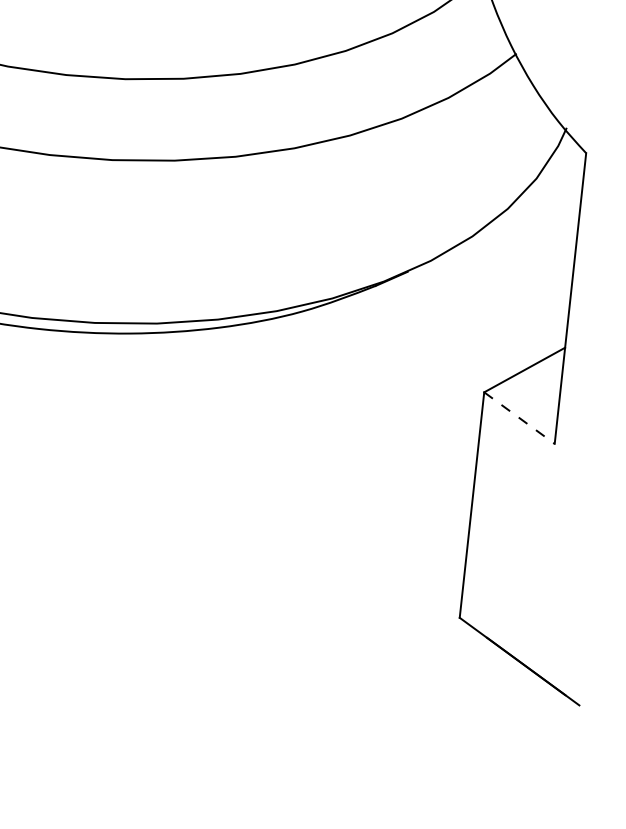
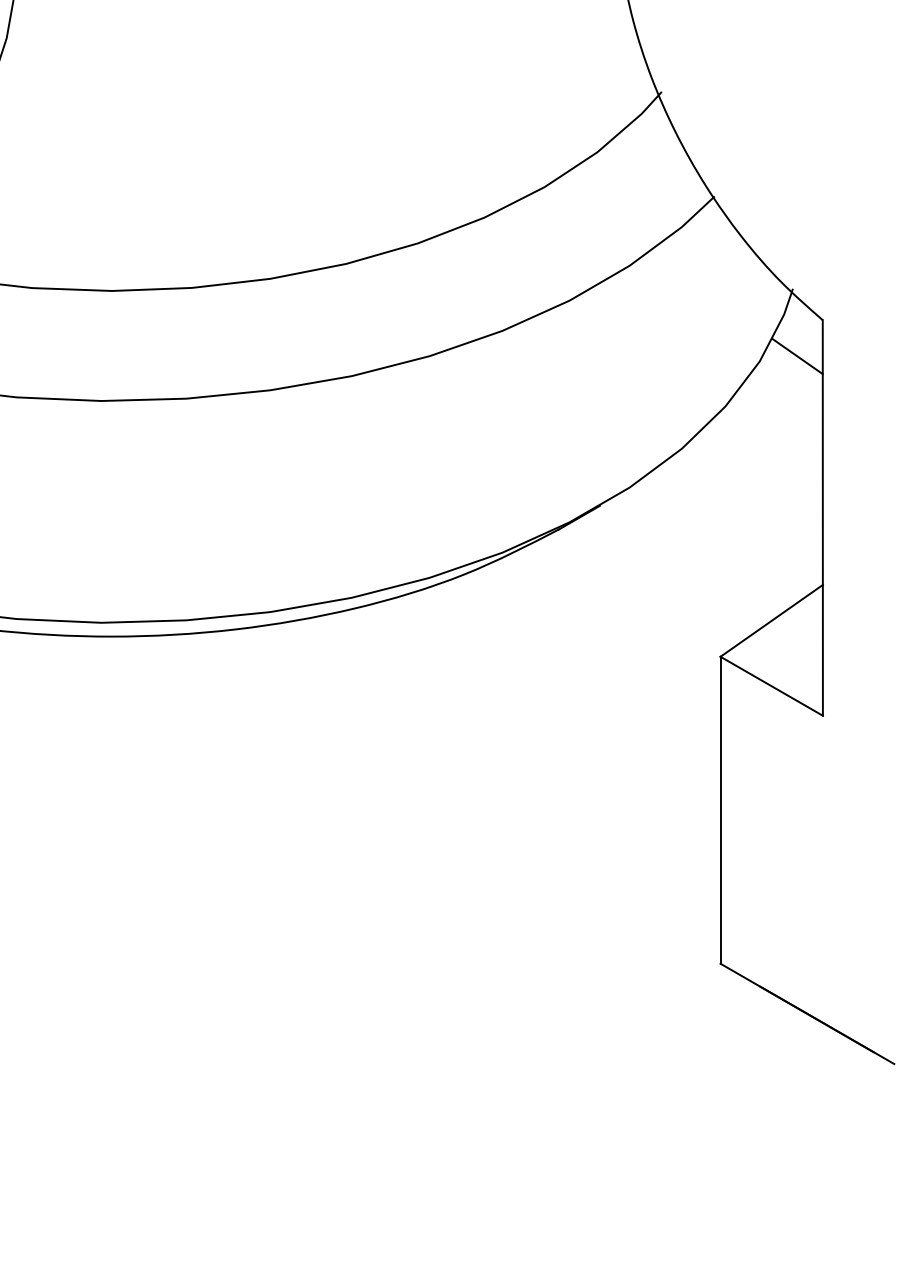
line: (564, 177) -> (797, 356), added
line: (520, 418) -> (772, 686), dashed -> solid

